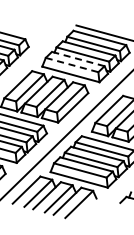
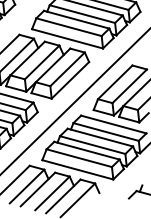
line: (77, 58) -> (75, 19), dashed -> solid
line: (72, 65) -> (69, 27), dashed -> solid

